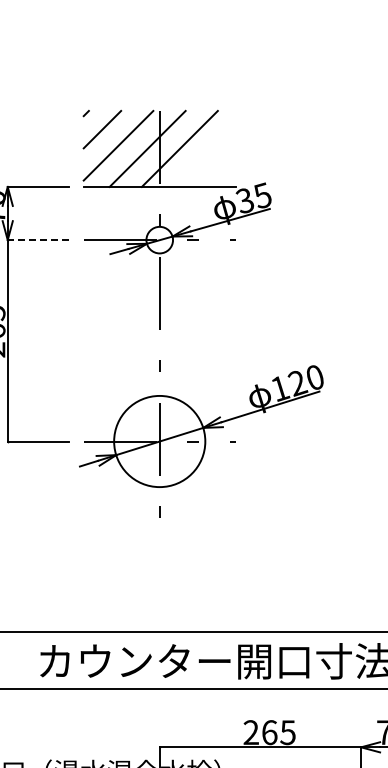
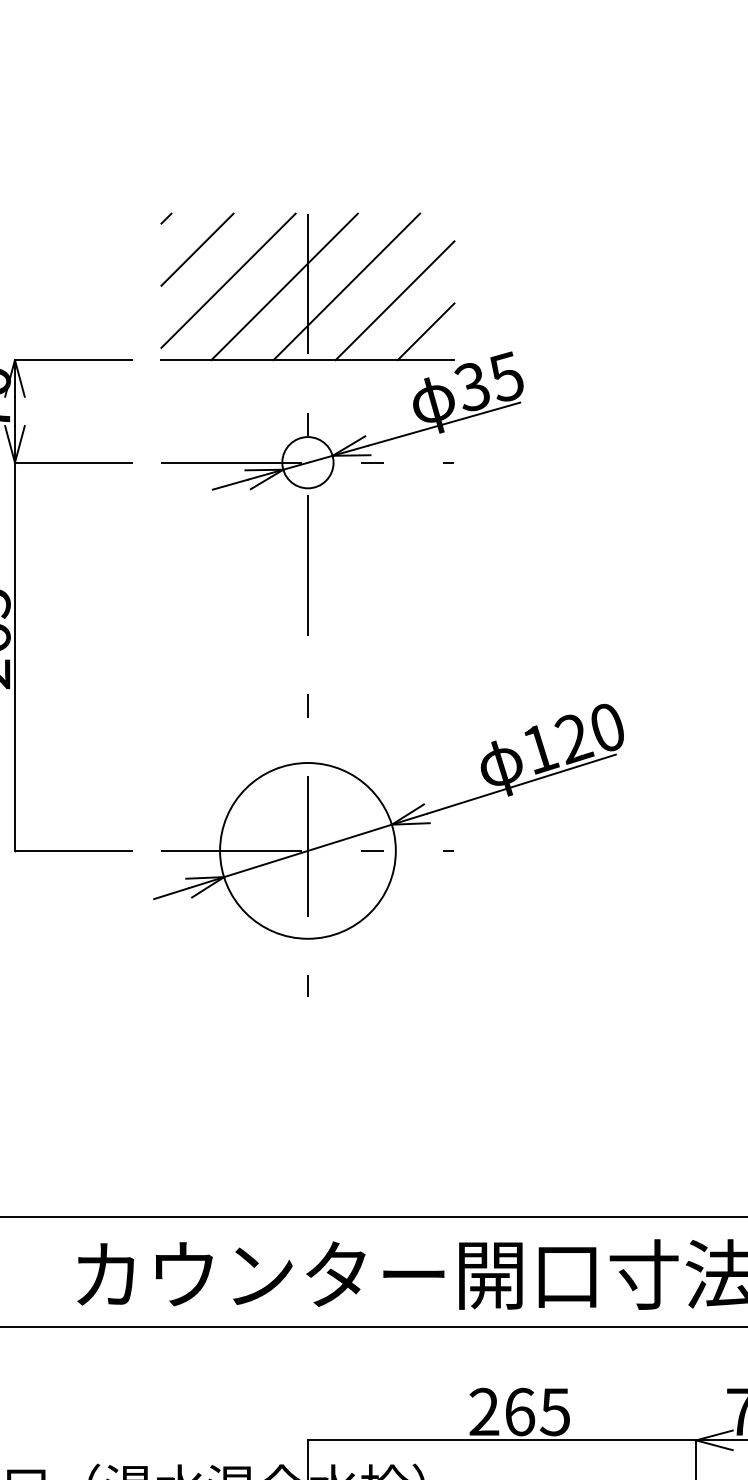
line: (204, 155) -> (394, 299), added
line: (220, 171) -> (425, 330), added
line: (37, 240) -> (72, 463), dashed -> solid

